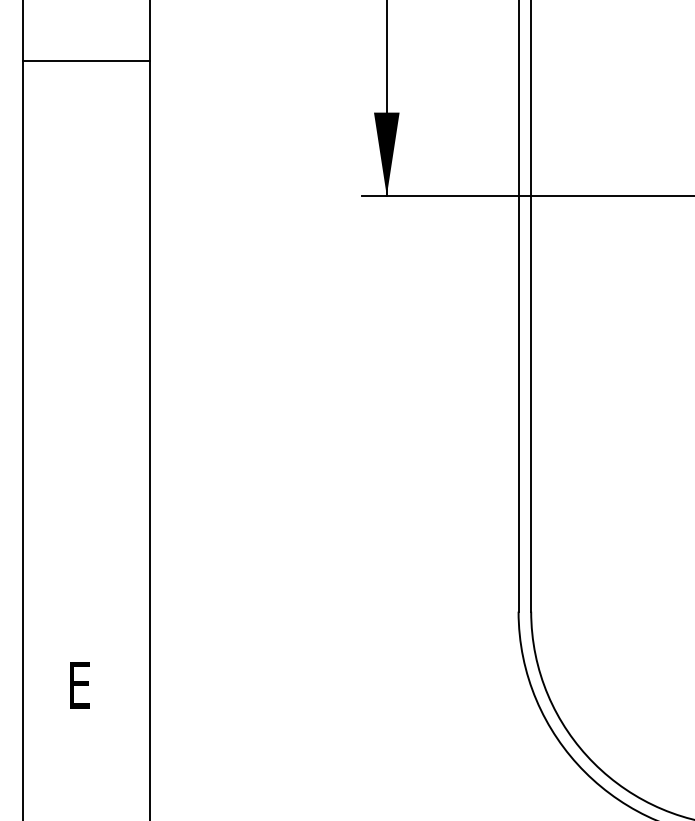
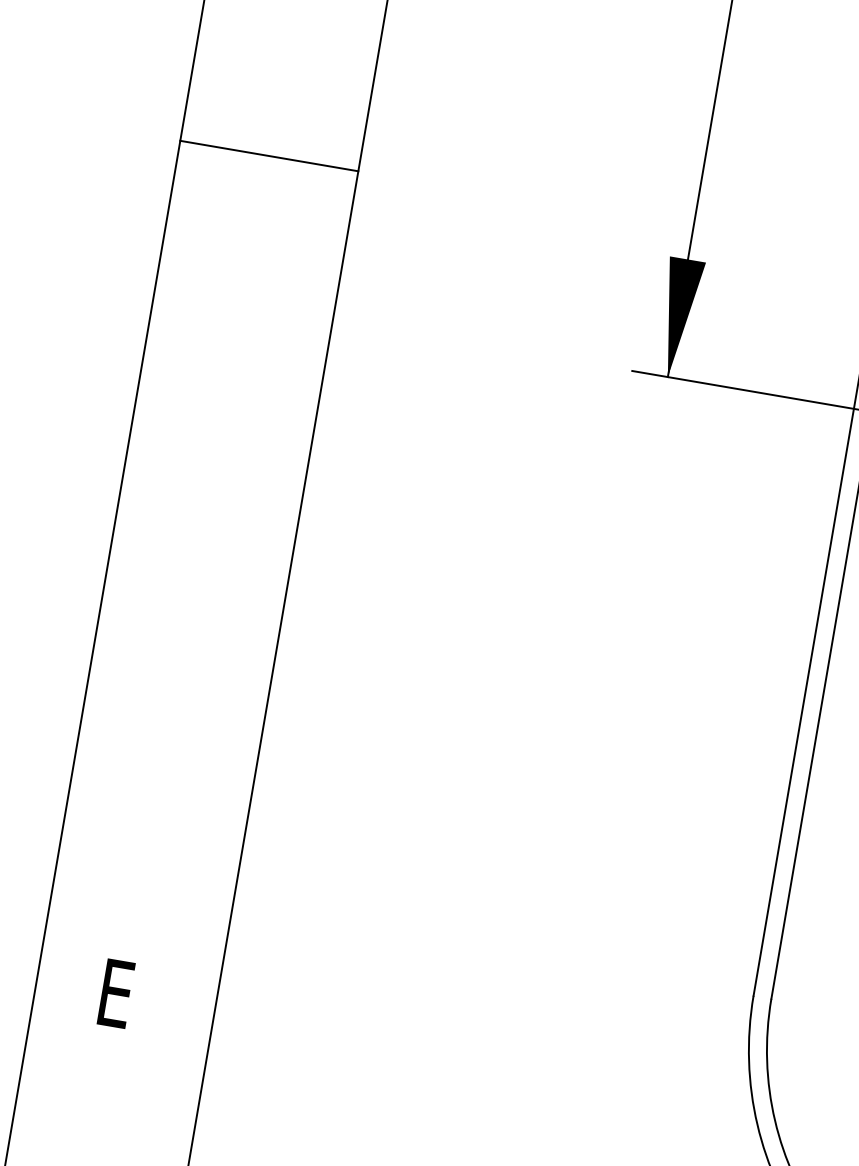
line: (86, 60) -> (269, 155), moved

